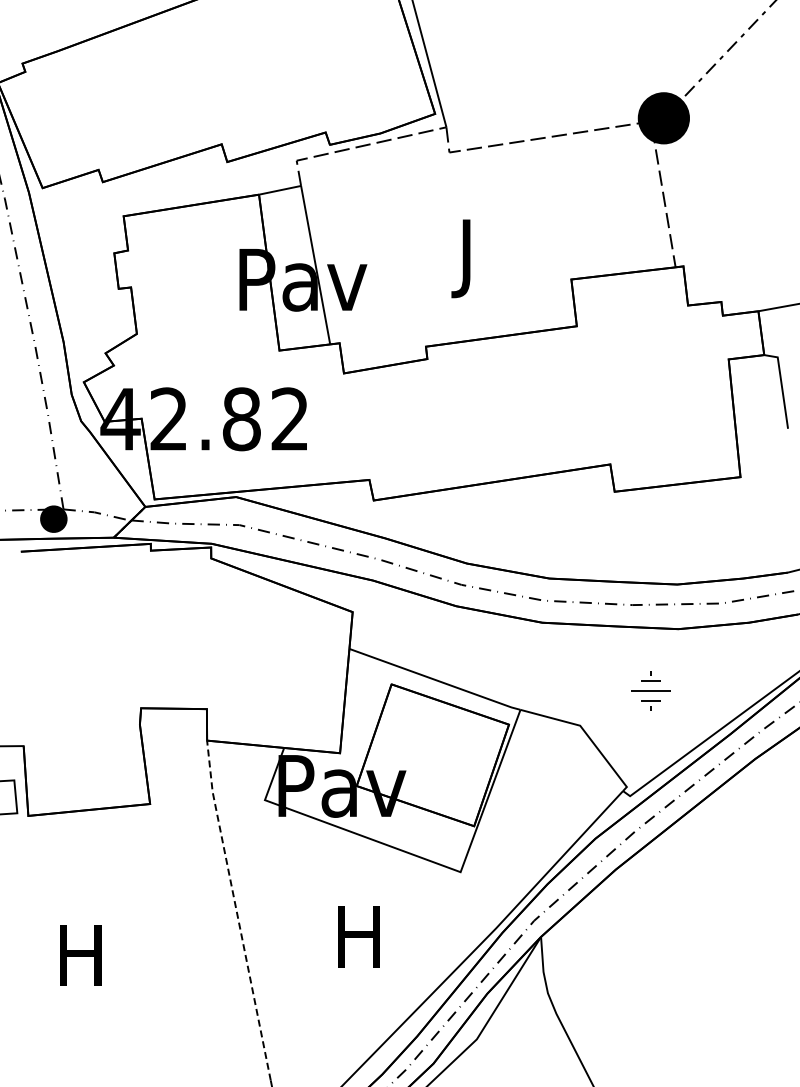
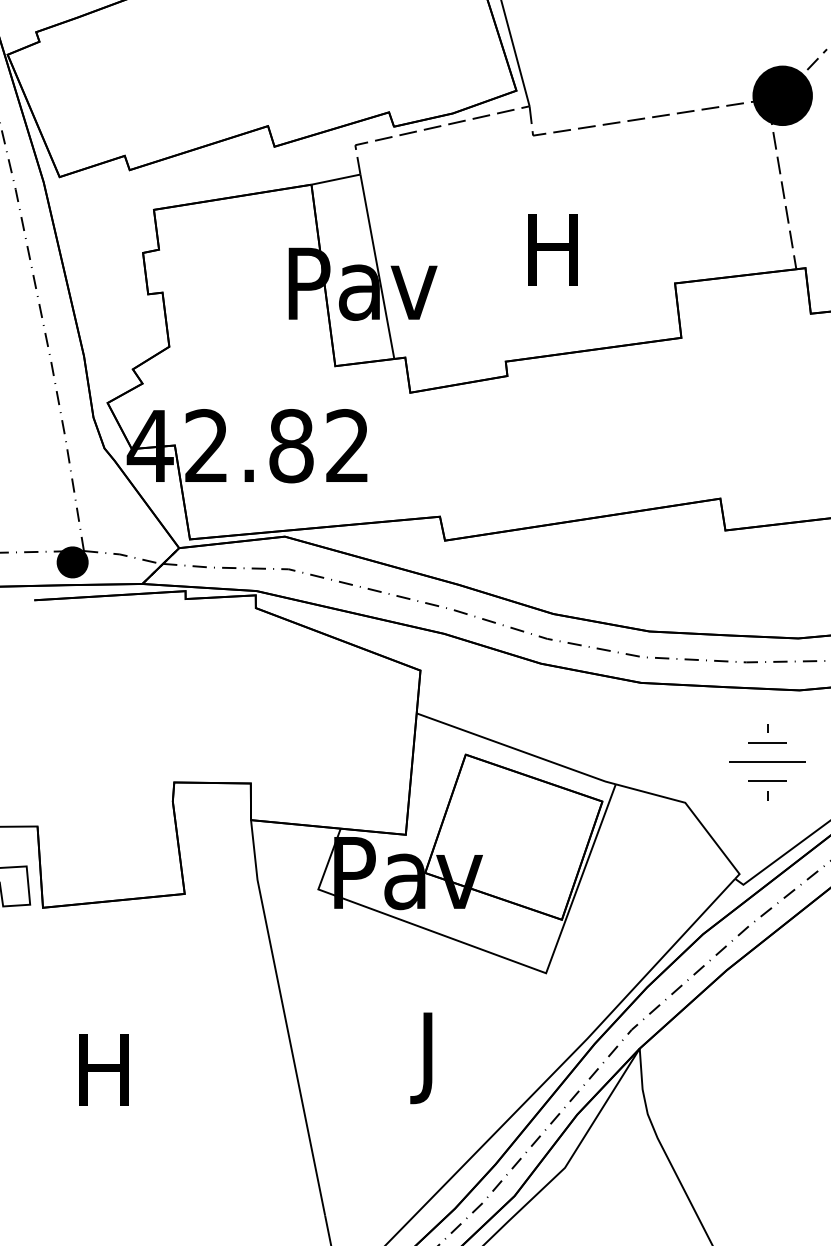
text: (466, 258) -> (552, 258), J -> H
part: (650, 690) -> (767, 761), size x1.67
line: (236, 910) -> (285, 1017), dashed -> solid
text: (358, 945) -> (427, 1058), H -> J

